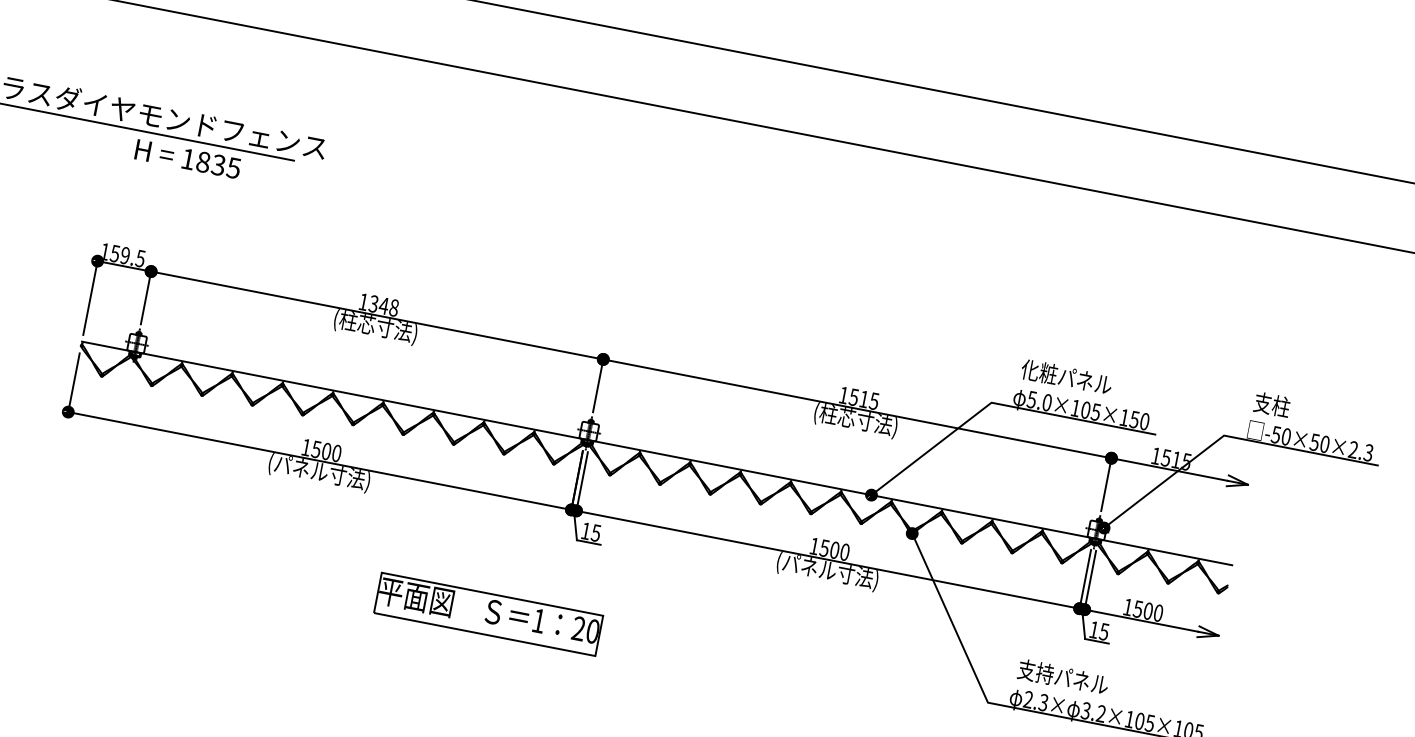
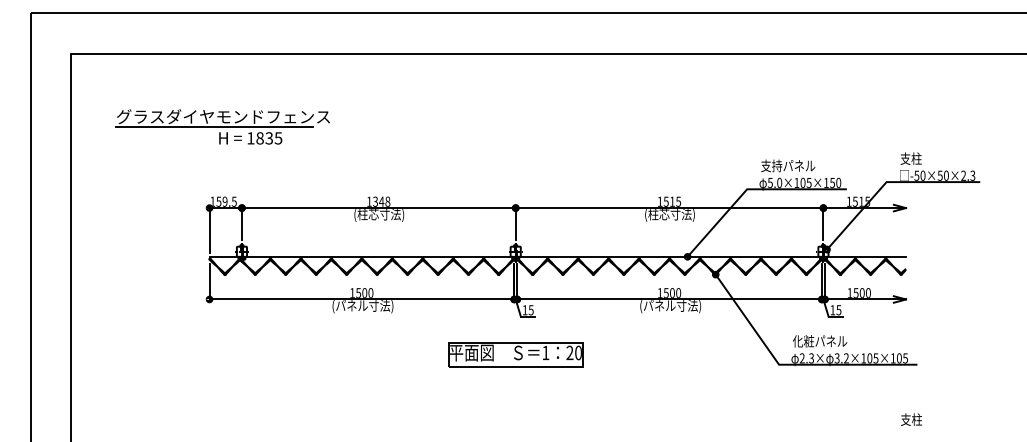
text: (1039, 371) -> (771, 165), 化粧パネル -> 支持パネル
part: (488, 613) -> (515, 354), moved
text: (1035, 672) -> (803, 341), 支持パネル -> 化粧パネル

